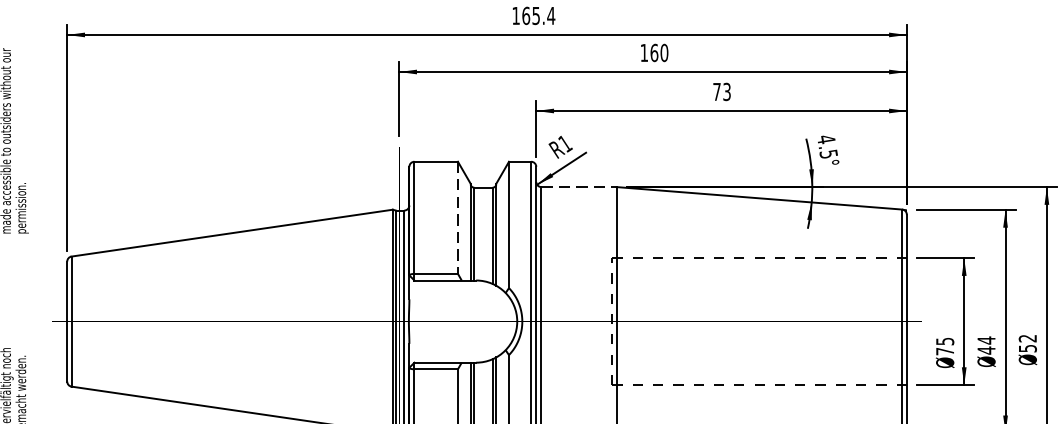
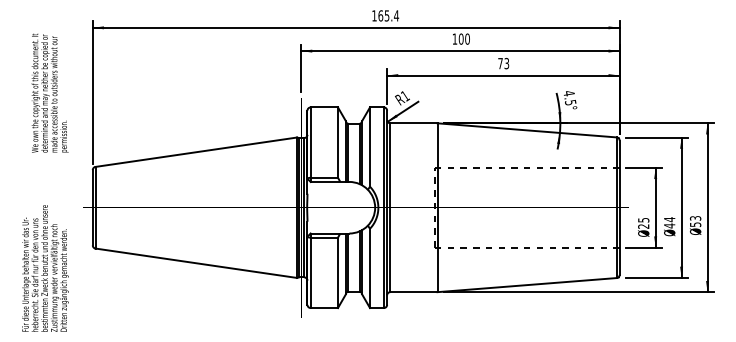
text: (654, 51) -> (461, 38), 160 -> 100
line: (578, 187) -> (413, 123), dashed -> solid
line: (457, 219) -> (337, 143), dashed -> solid
text: (1029, 338) -> (696, 218), 52 -> 53
text: (944, 351) -> (643, 226), 75 -> 25

